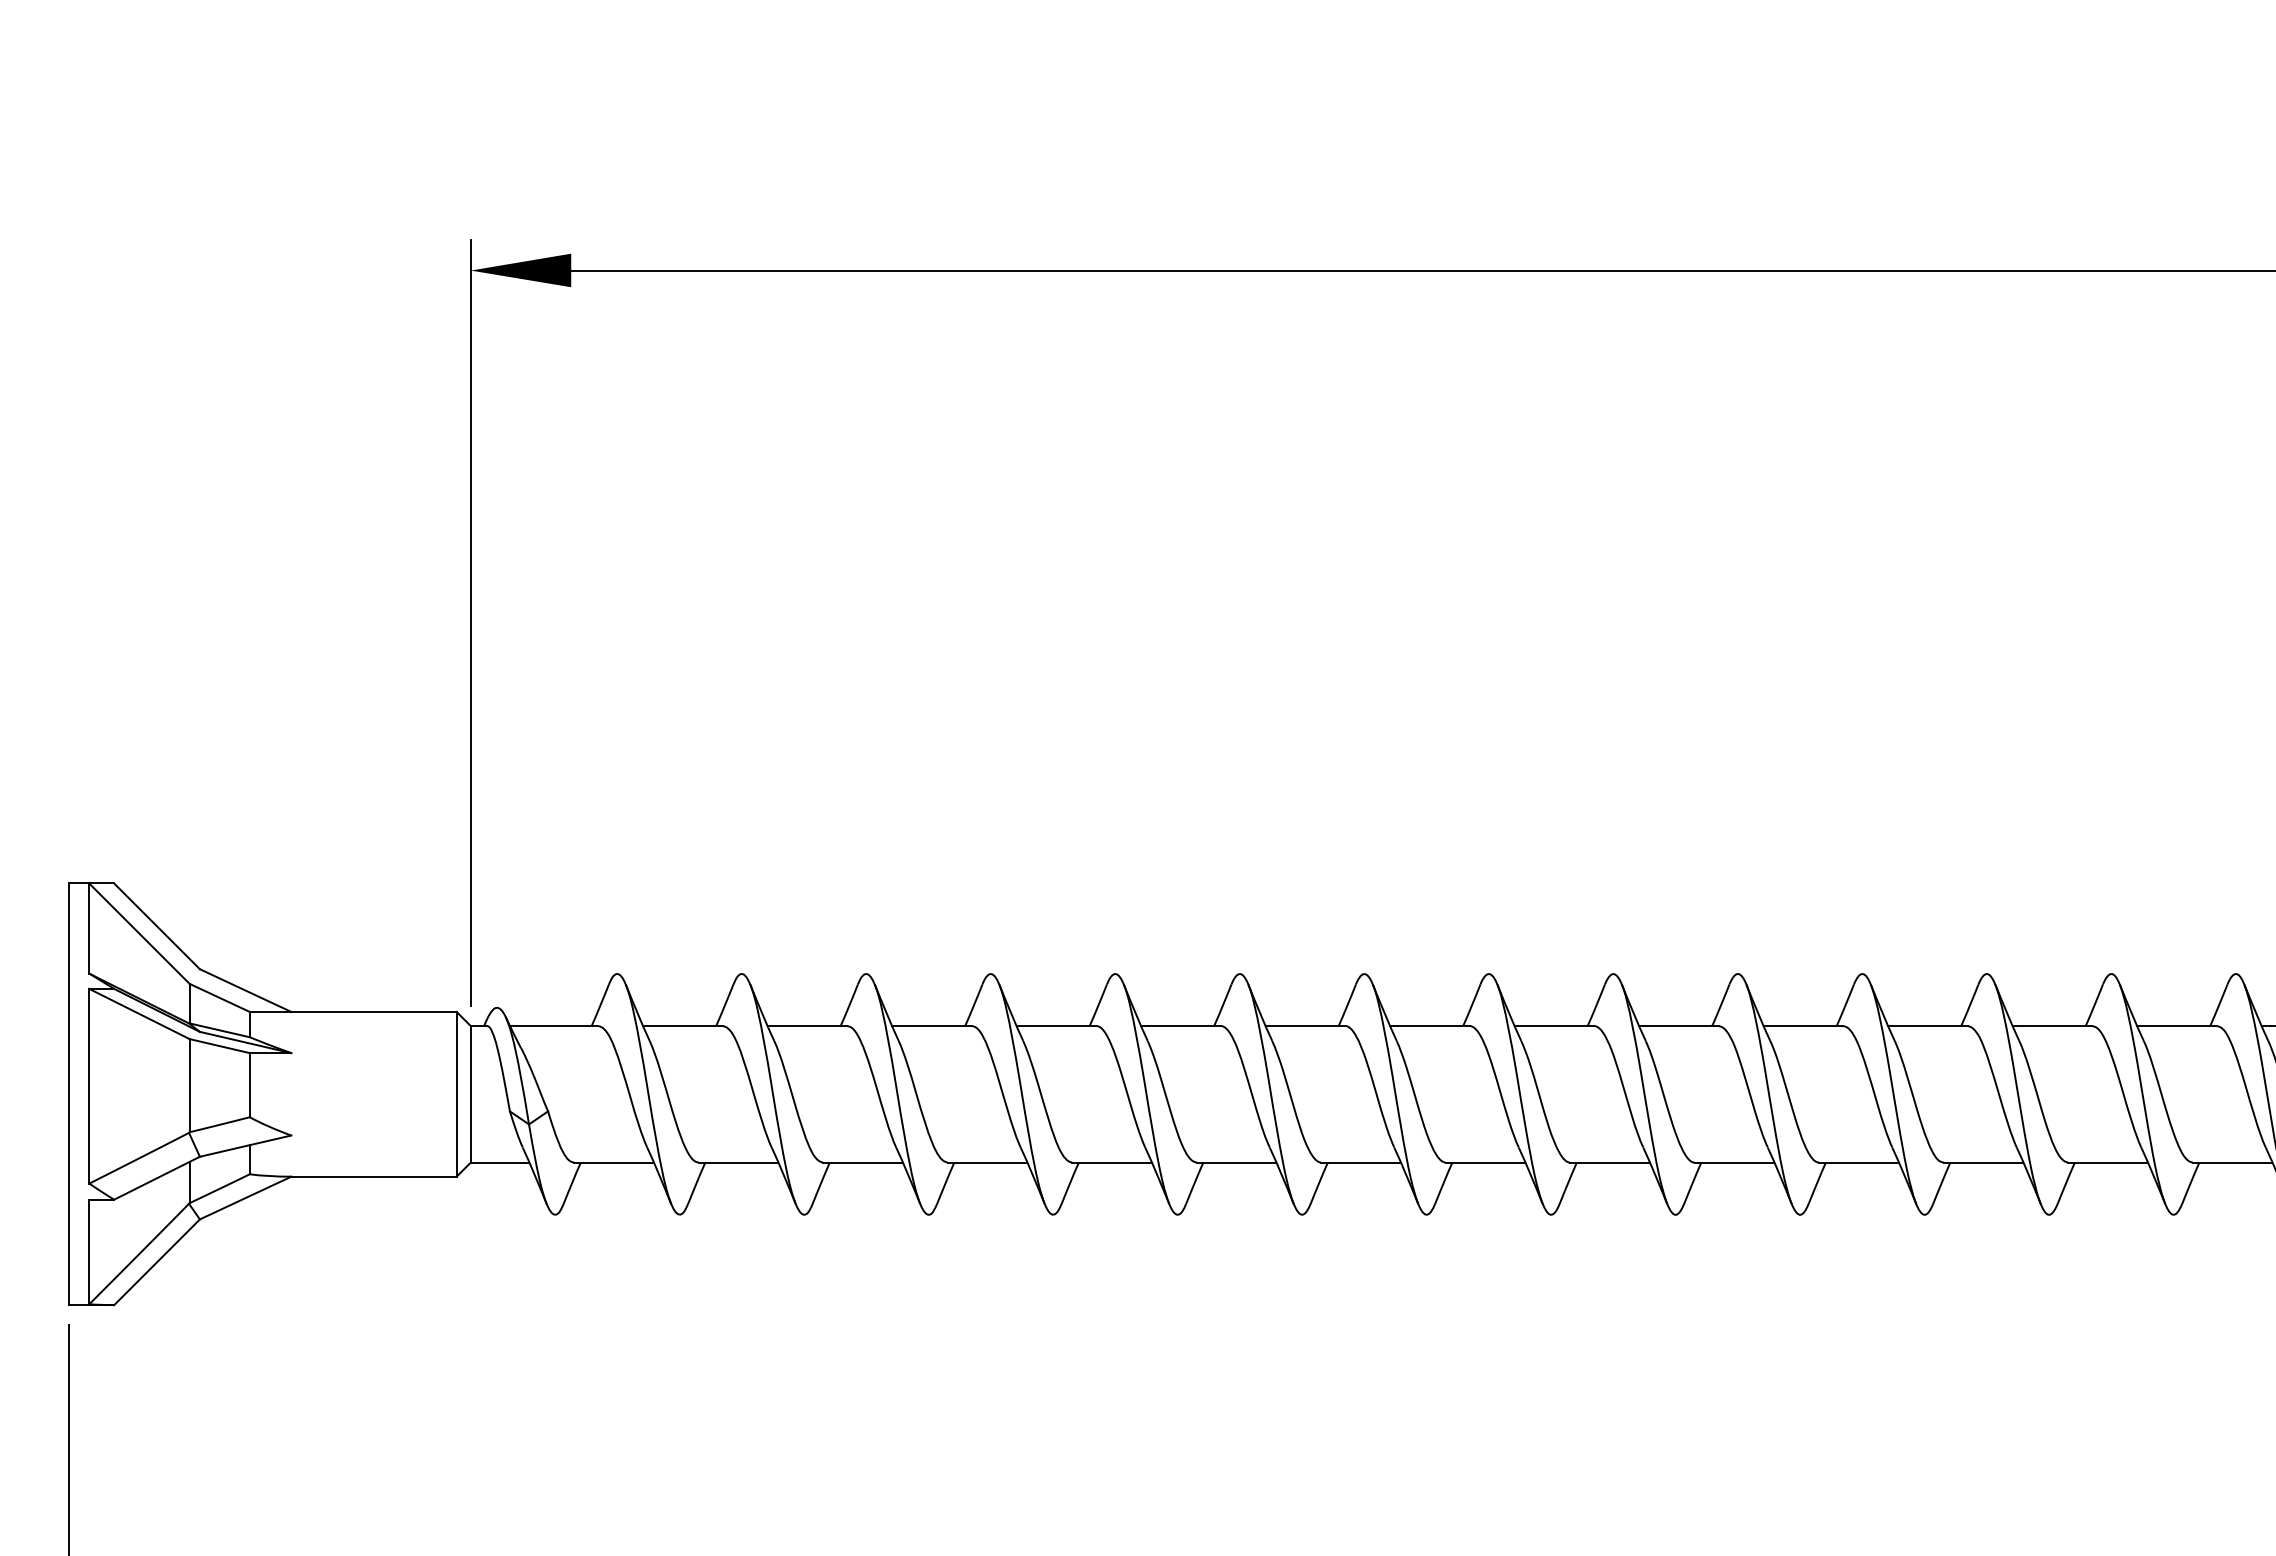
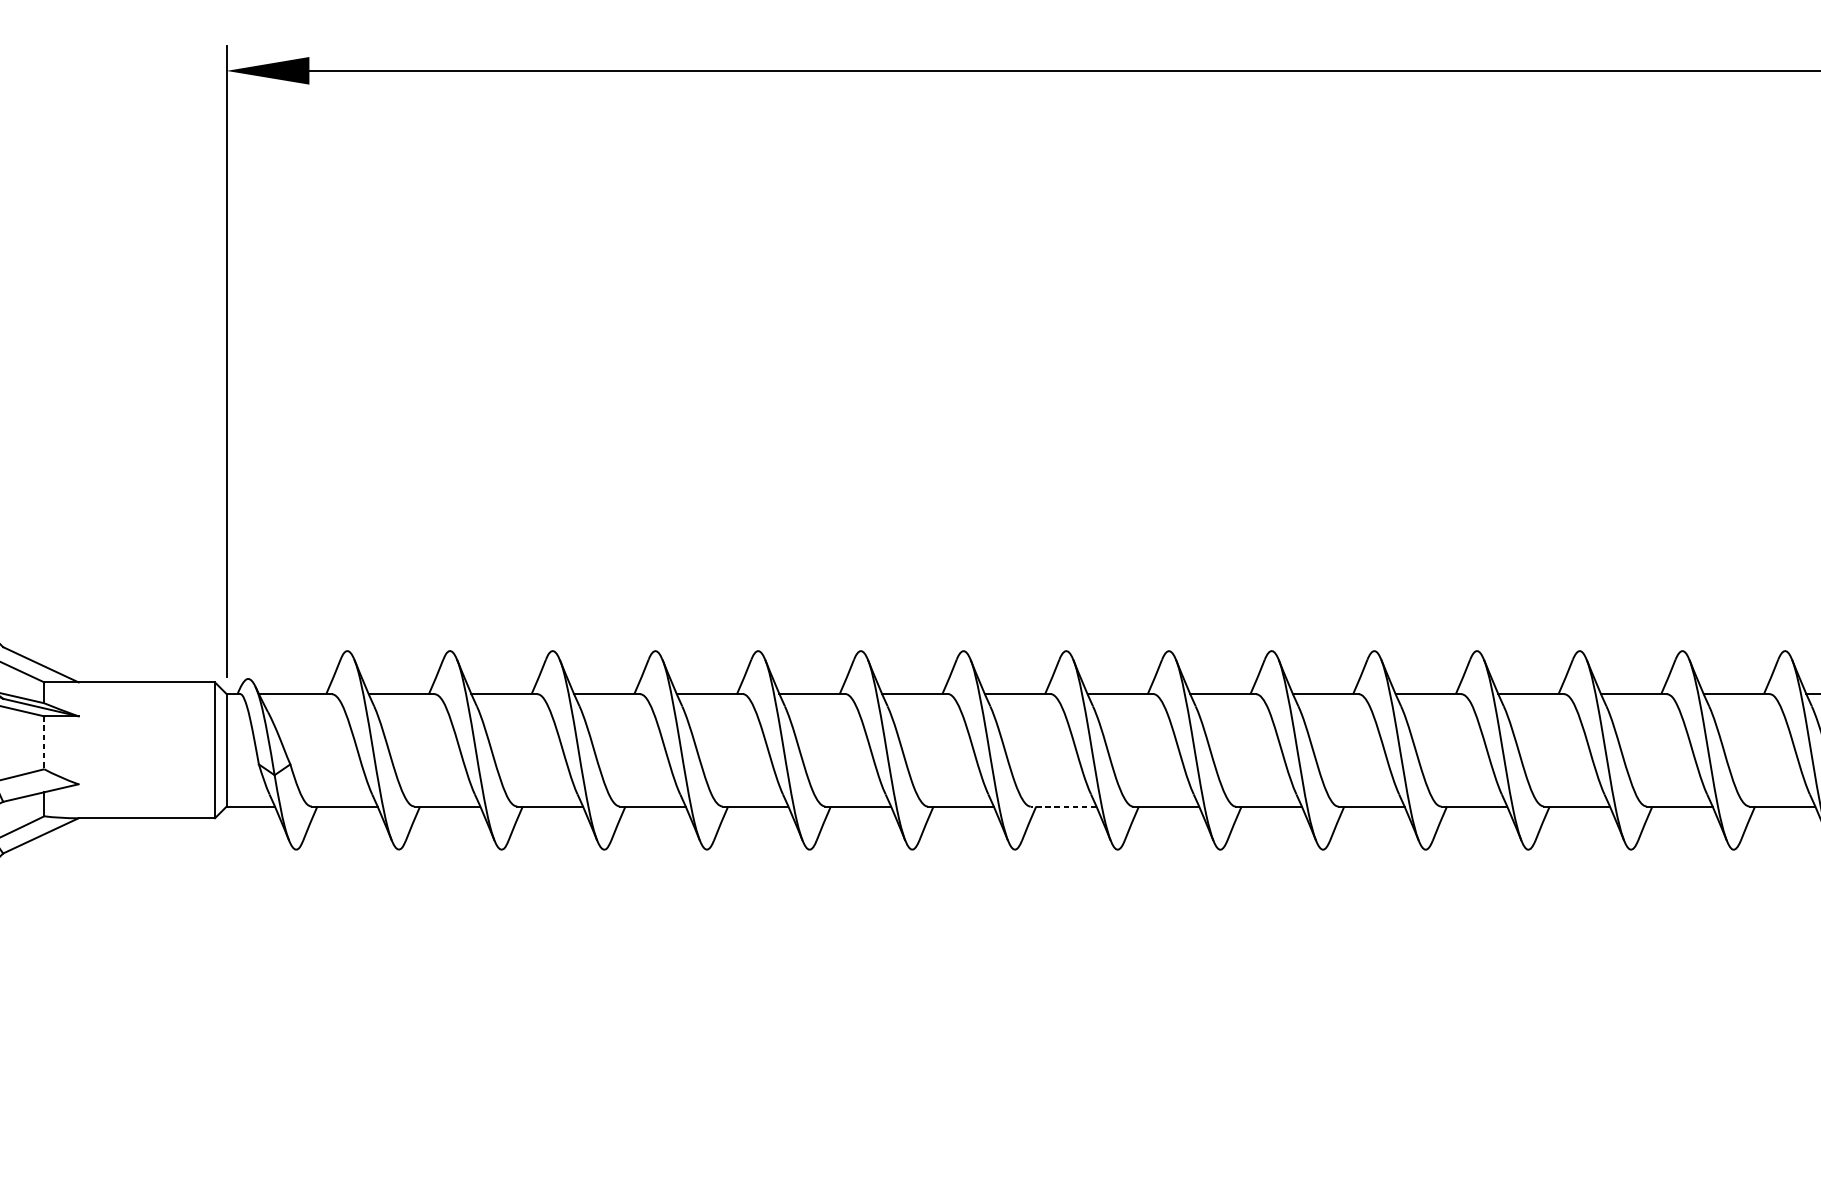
line: (249, 1085) -> (44, 743), solid -> dashed
line: (1485, 1162) -> (1063, 806), solid -> dashed

